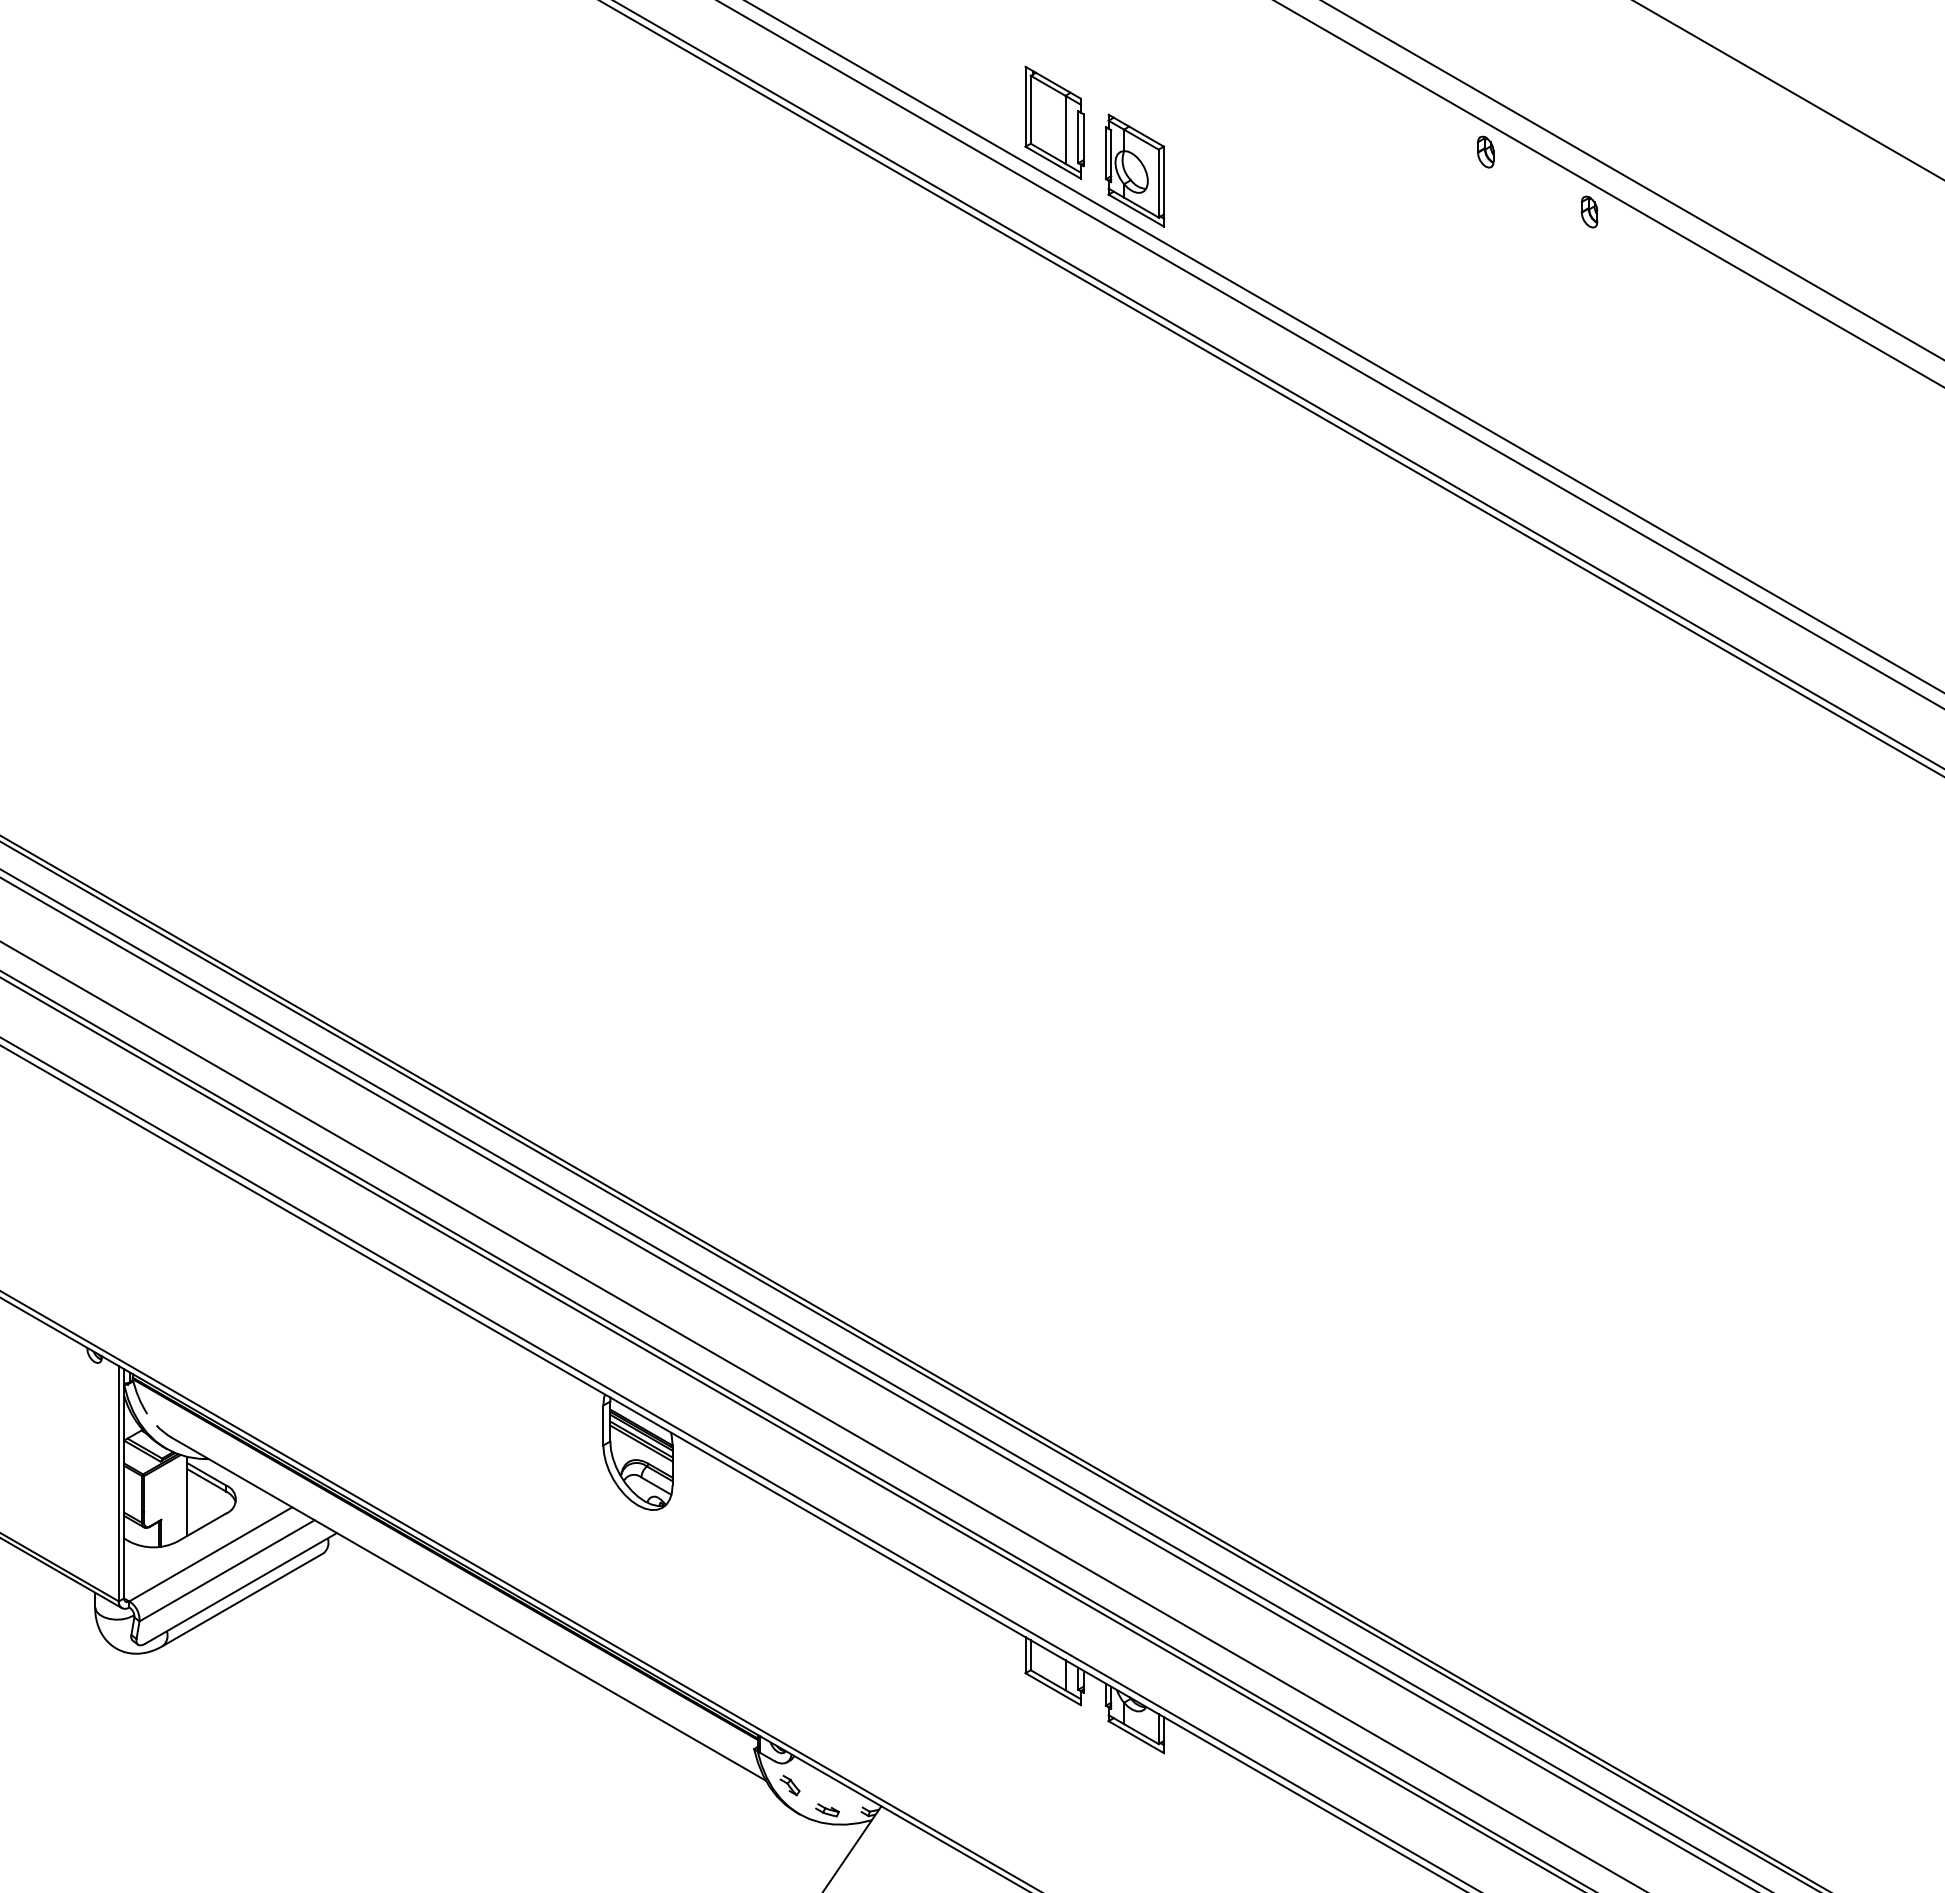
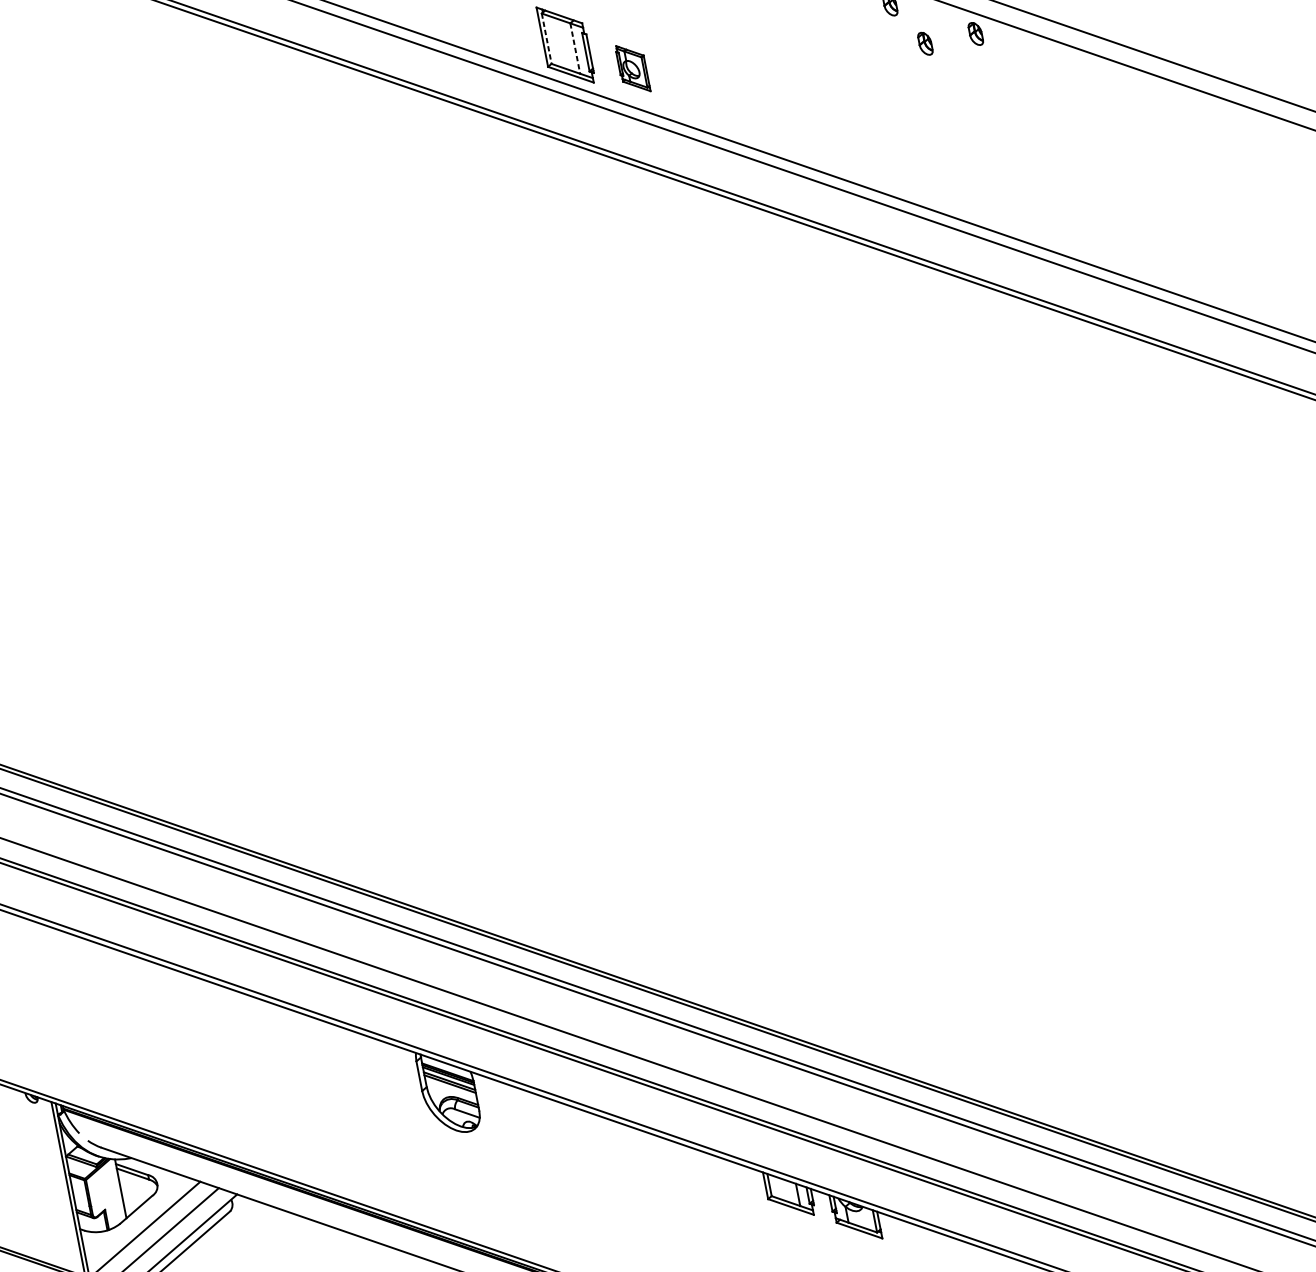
line: (1030, 109) -> (546, 38), solid -> dashed
line: (1065, 129) -> (575, 48), solid -> dashed
part: (1135, 170) -> (633, 68), size x0.6
part: (1521, 211) -> (925, 43), added

